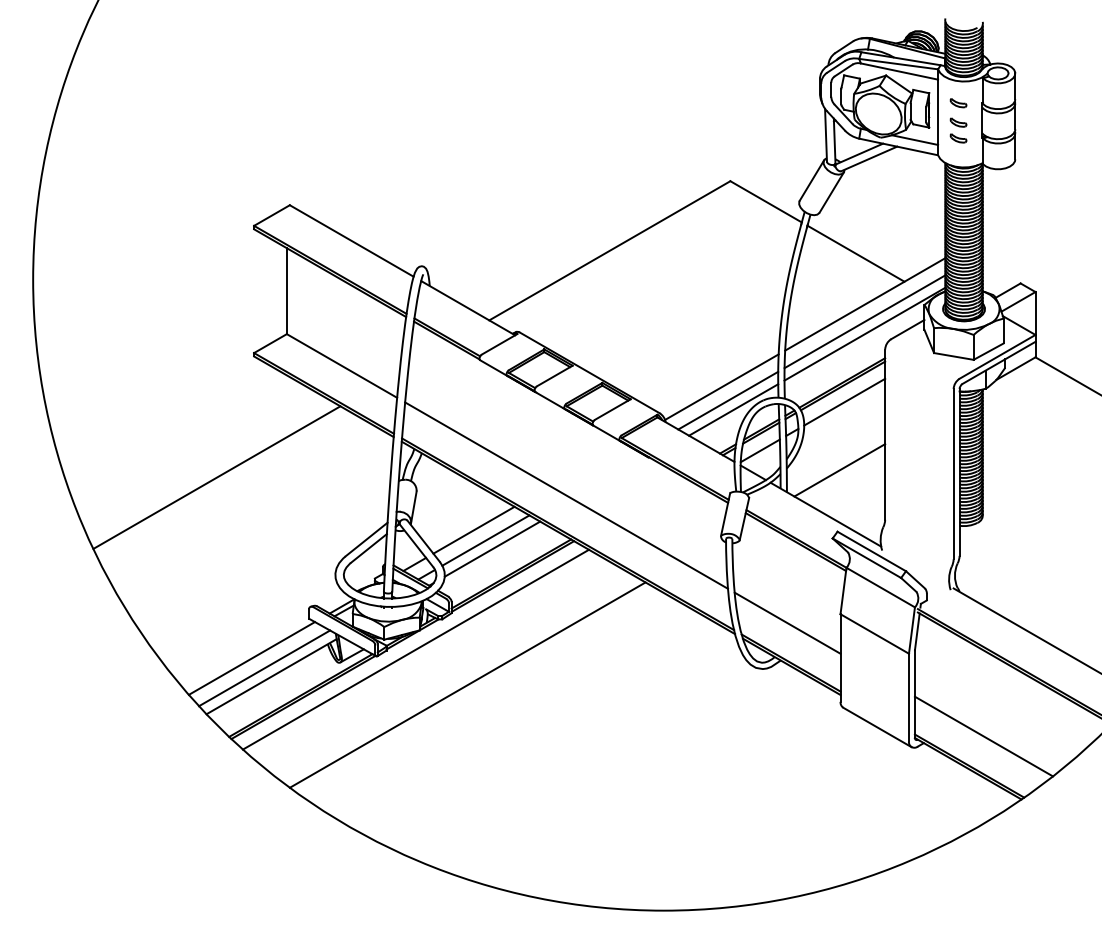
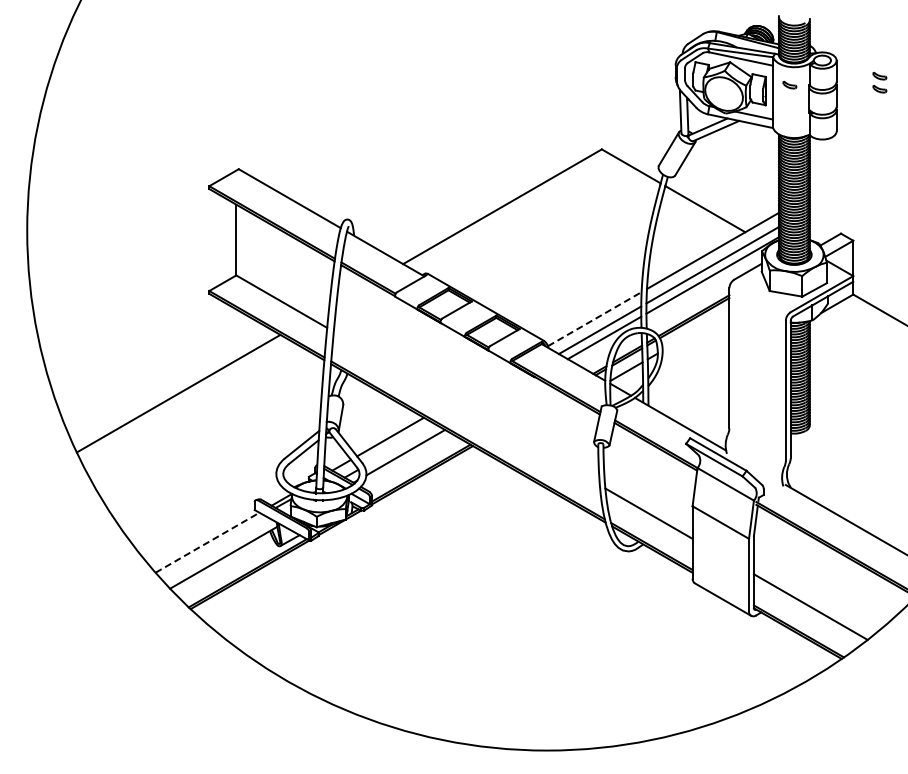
part: (958, 130) -> (879, 82), moved
line: (722, 386) -> (595, 318), solid -> dashed
line: (844, 402) -> (695, 331), removed
line: (839, 470) -> (691, 387), removed
line: (566, 495) -> (466, 408), removed
line: (486, 540) -> (400, 445), removed
line: (415, 649) -> (342, 535), removed
line: (251, 658) -> (207, 542), solid -> dashed
line: (264, 667) -> (217, 550), removed
line: (466, 684) -> (384, 564), removed

